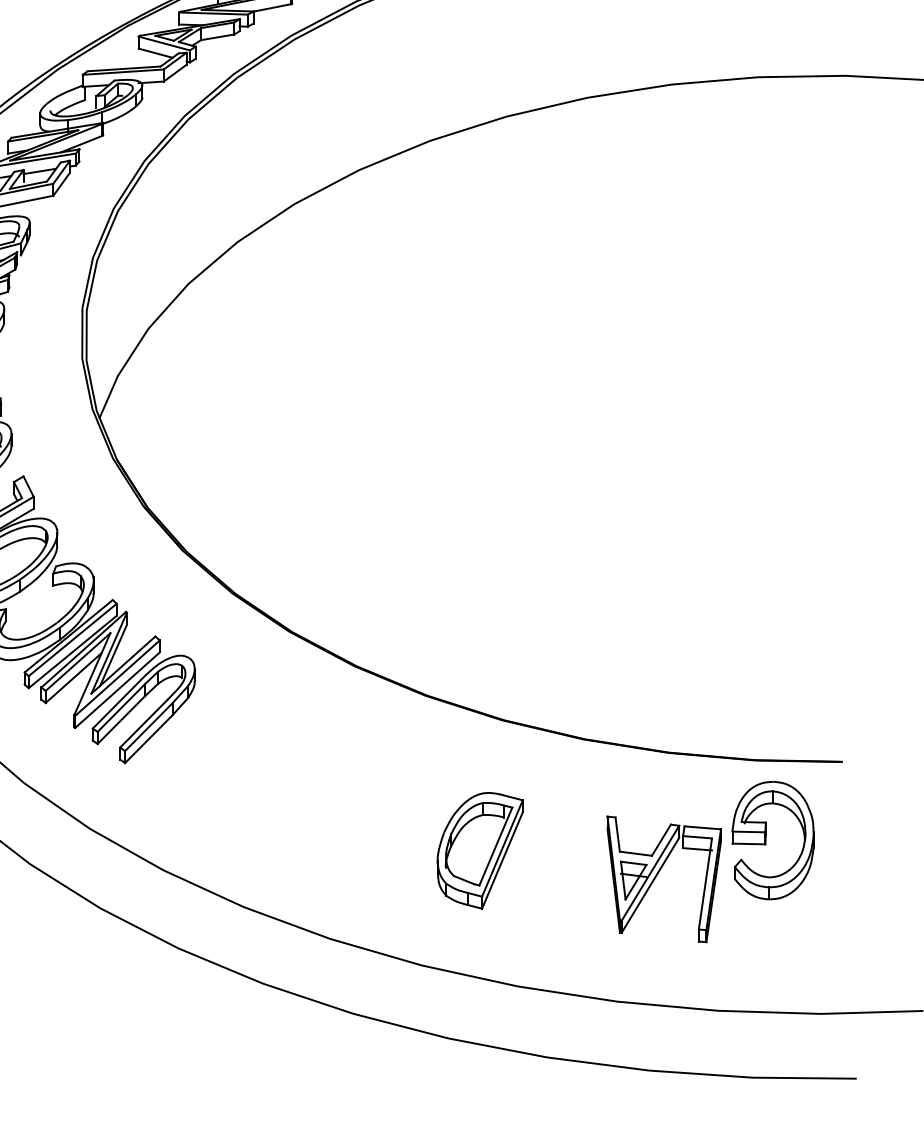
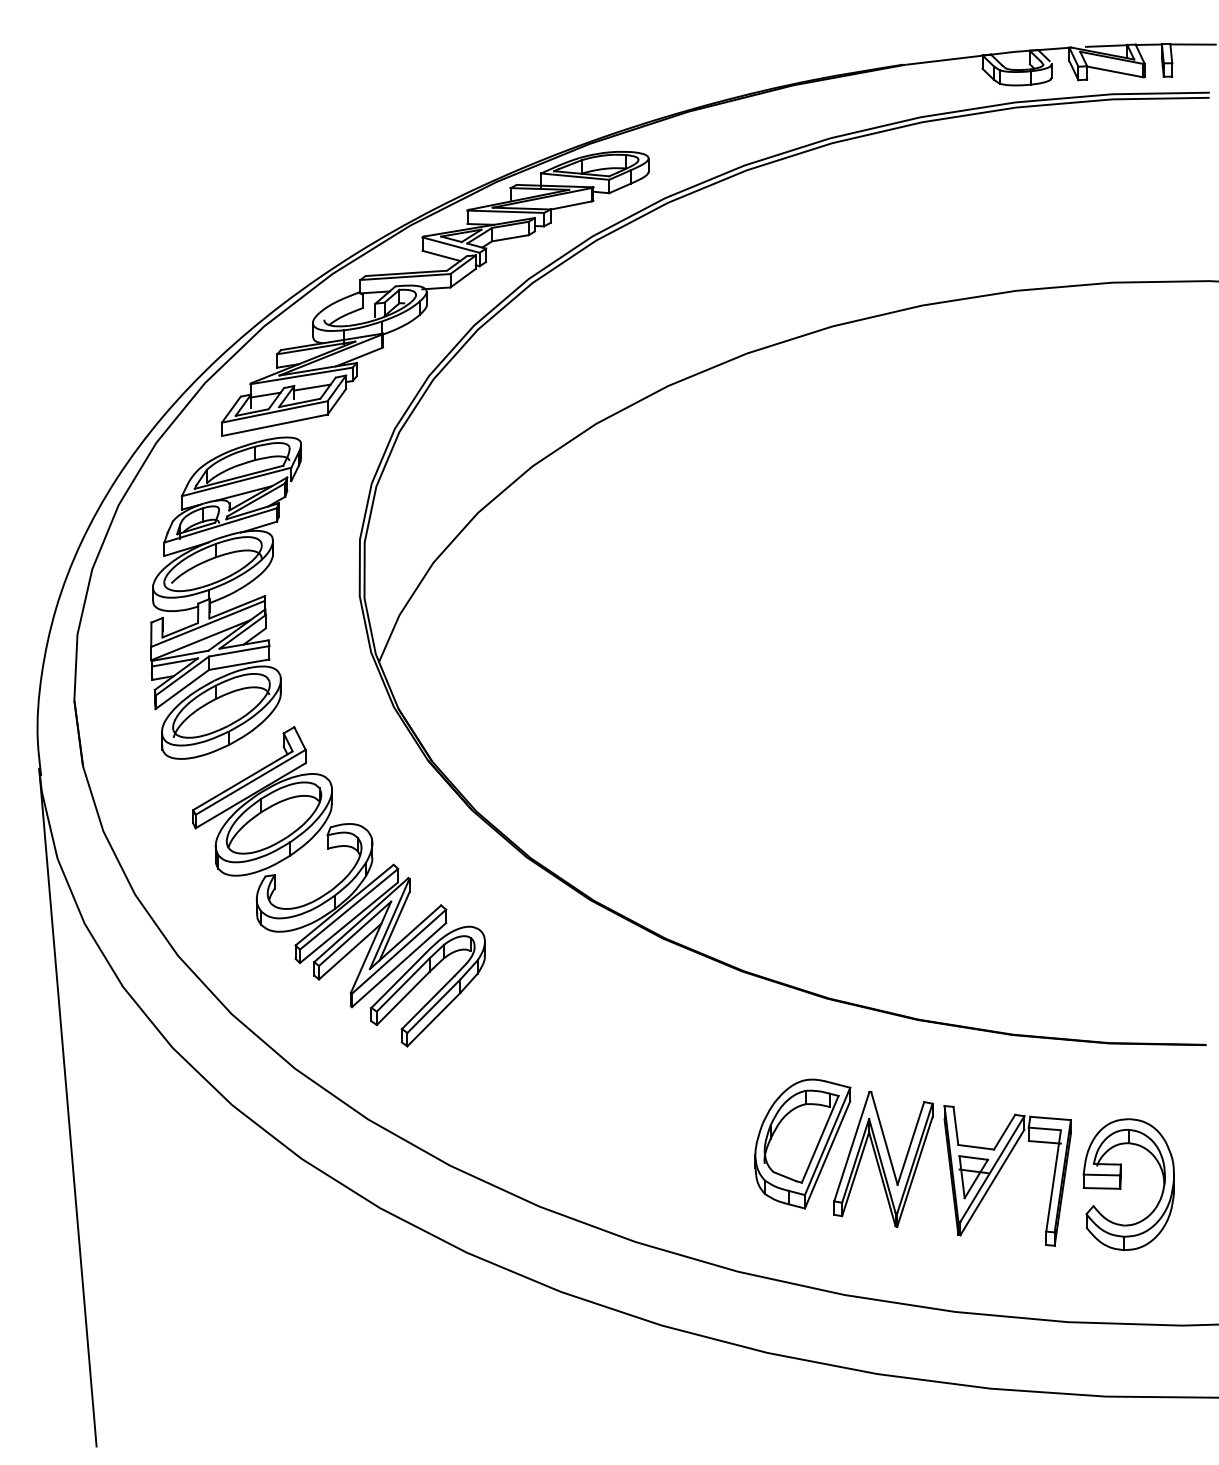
part: (766, 840) -> (1121, 1184), moved
part: (552, 863) -> (883, 1158), added

